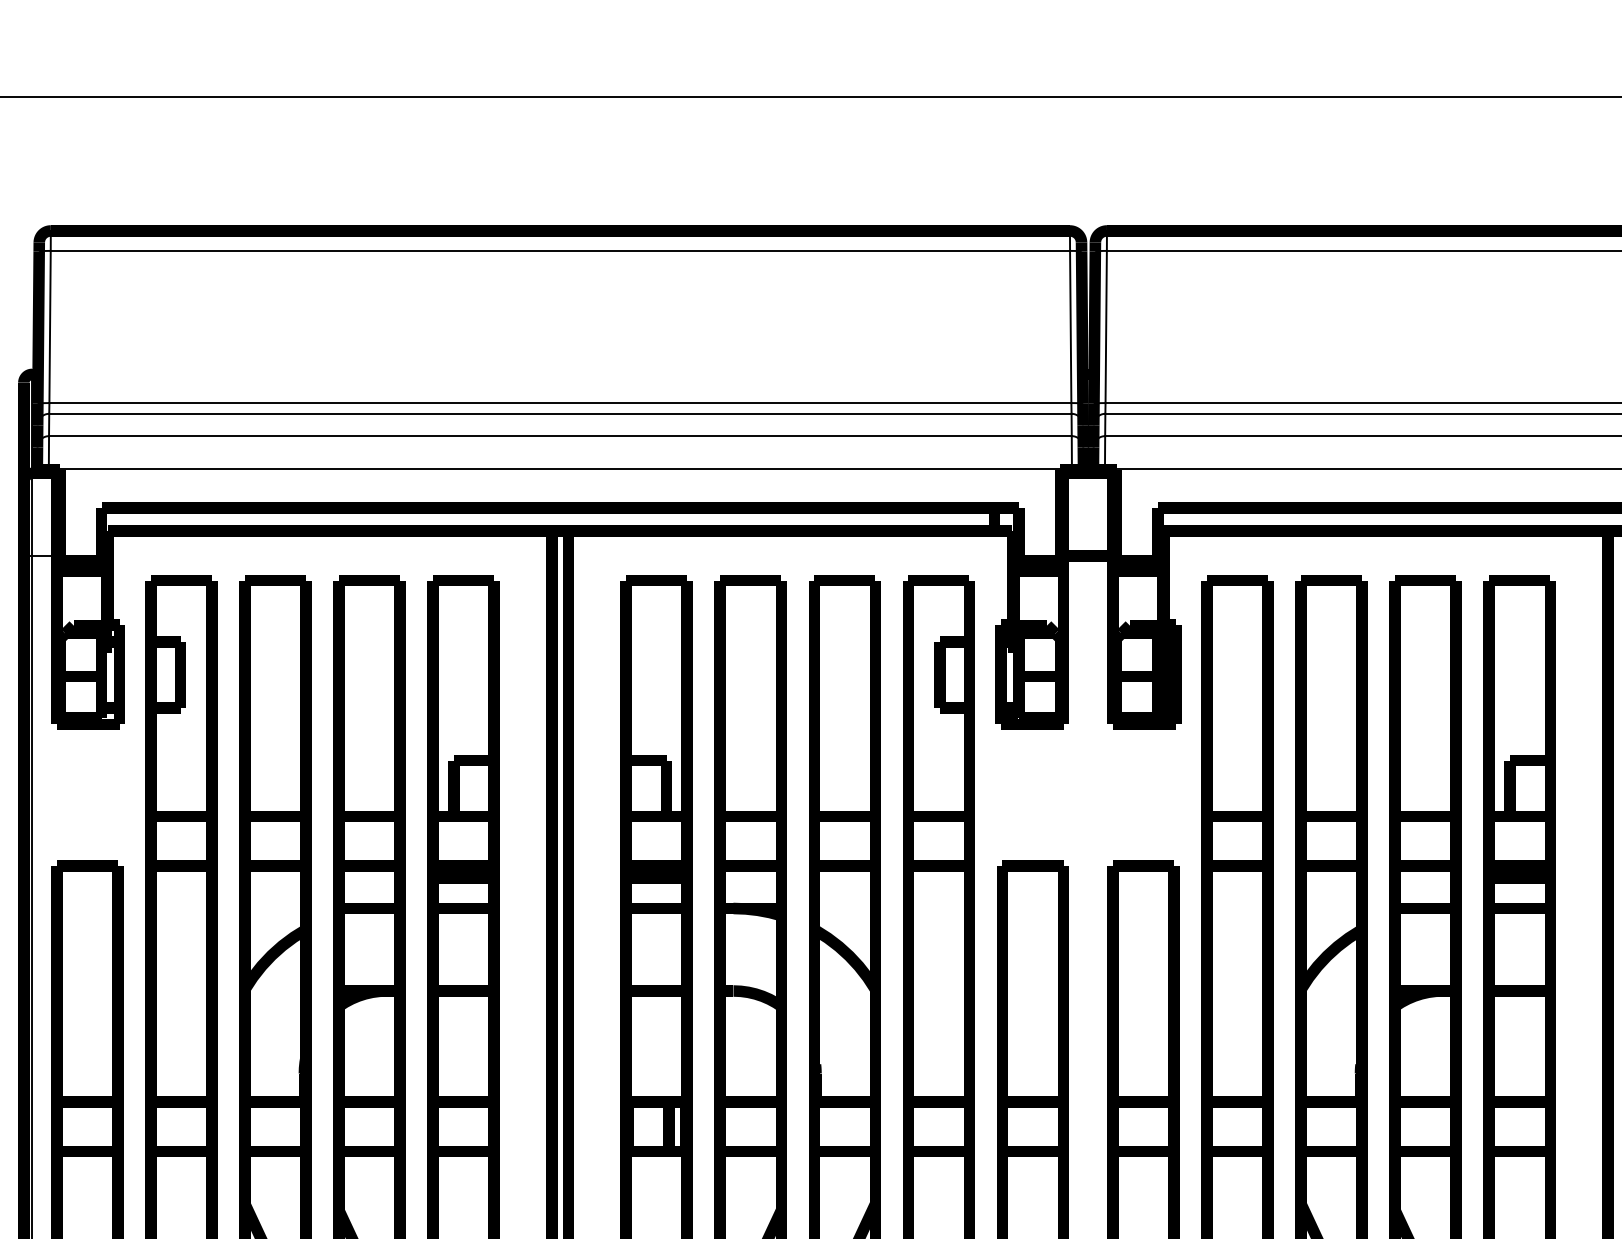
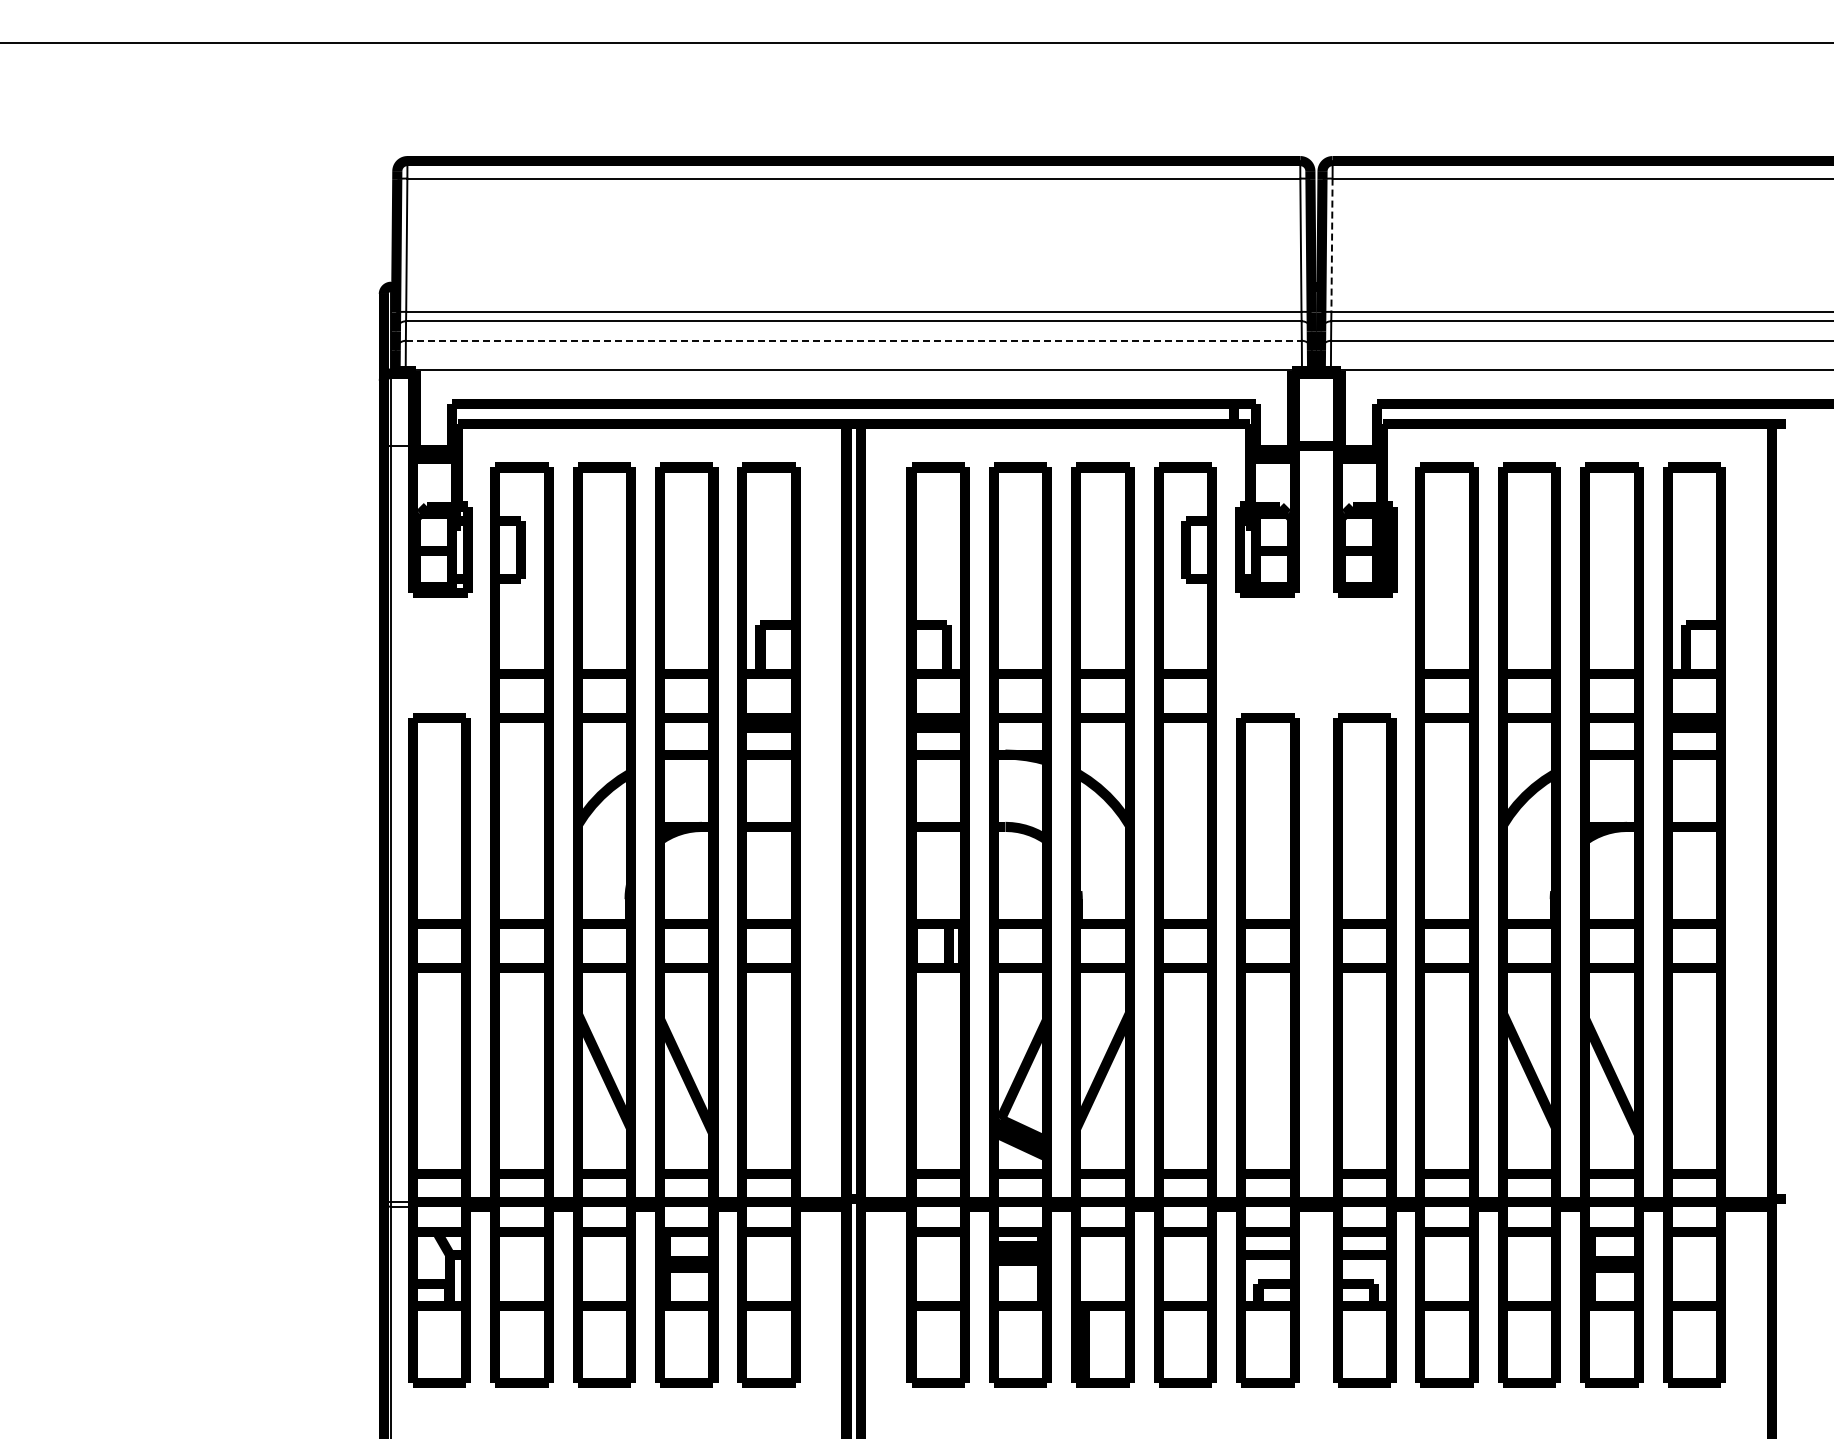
line: (1106, 327) -> (1332, 245), solid -> dashed
line: (559, 435) -> (853, 340), solid -> dashed

